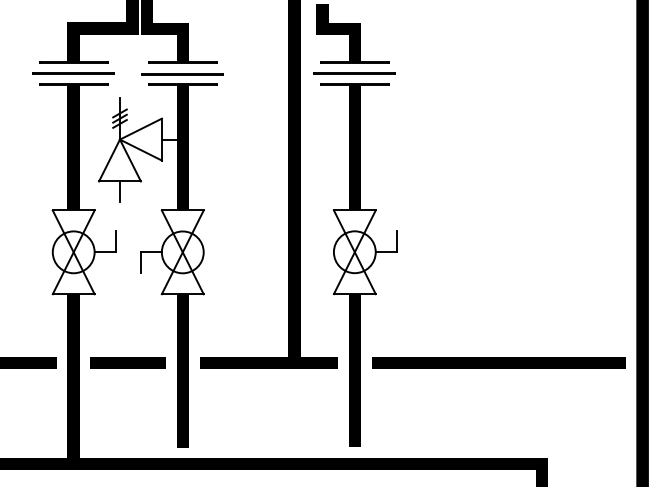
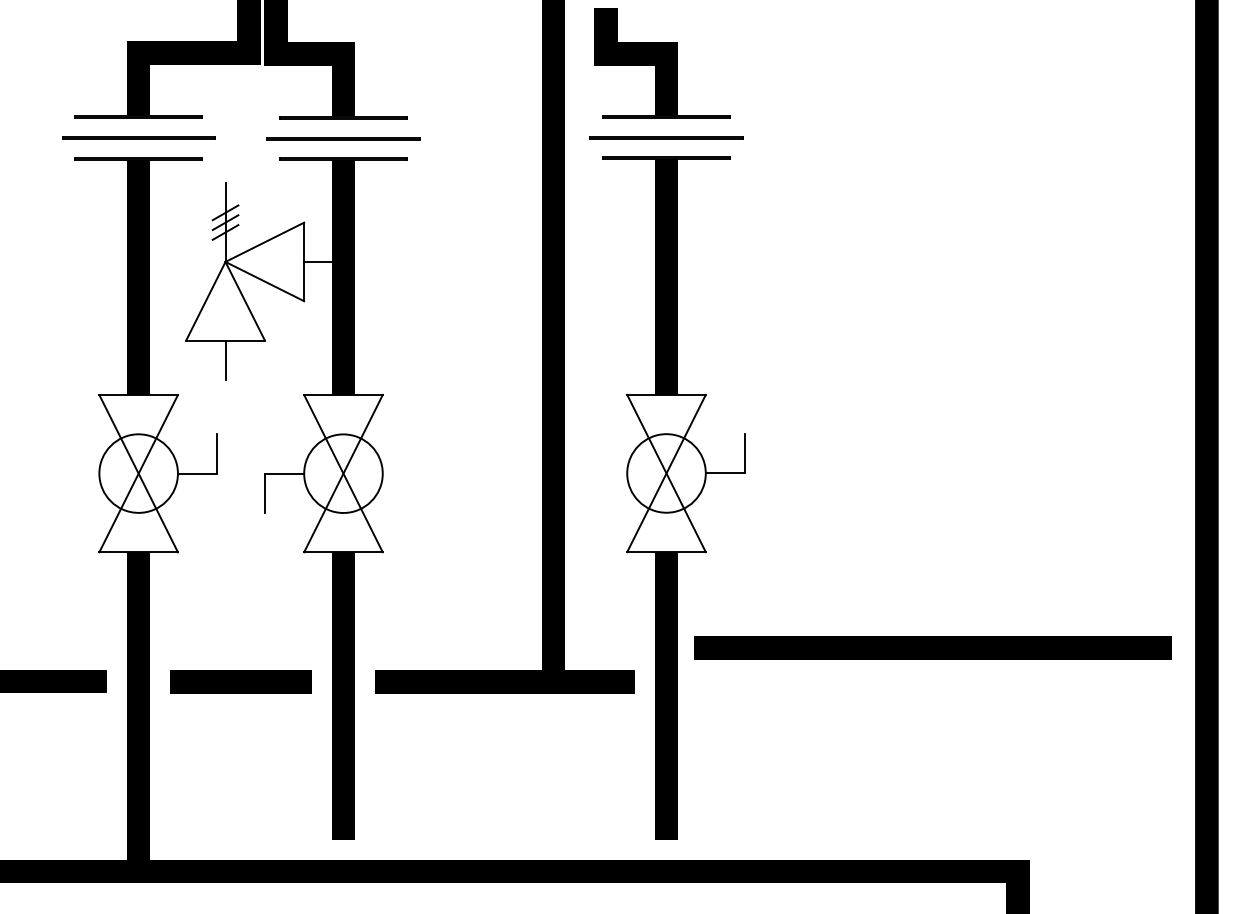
line: (498, 362) -> (932, 646), moved

